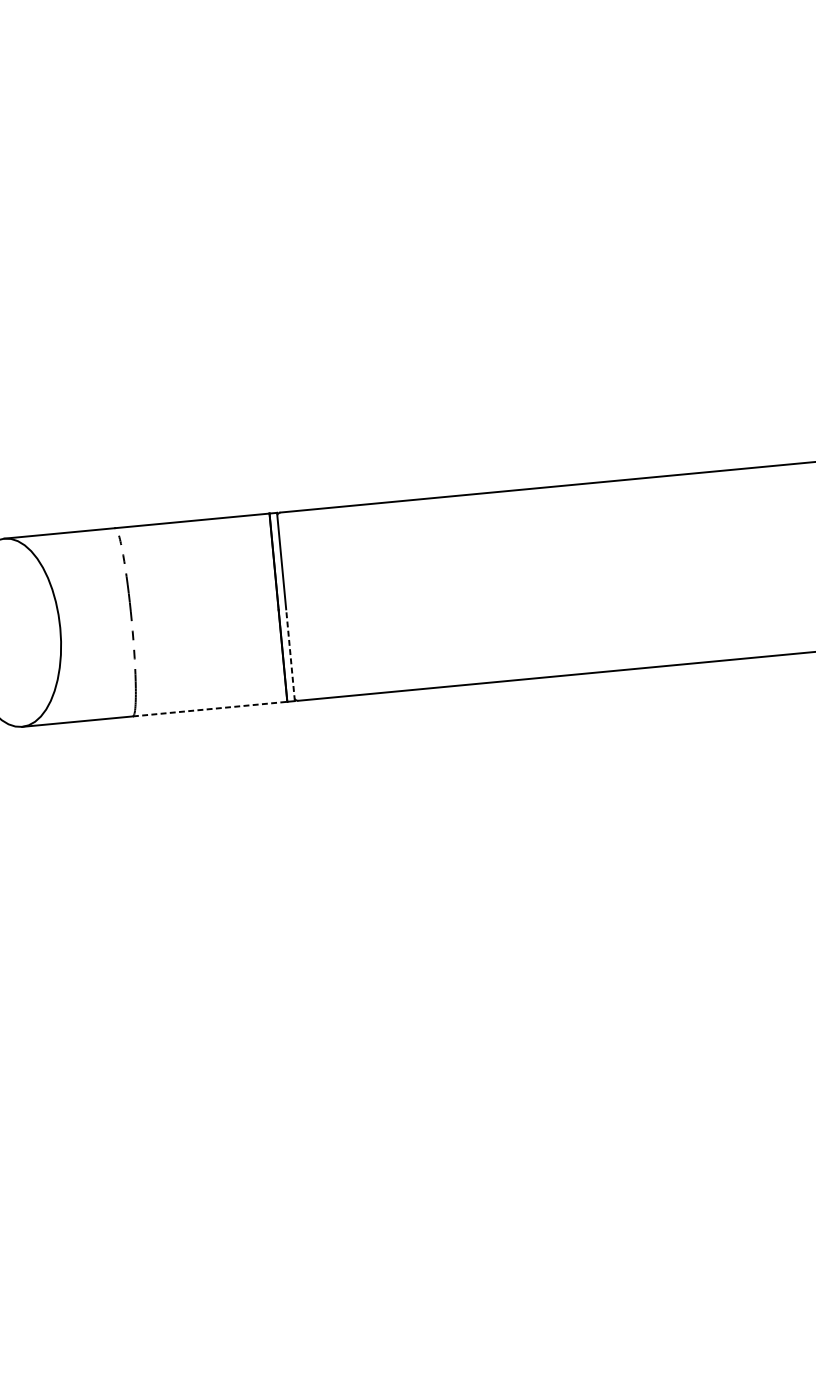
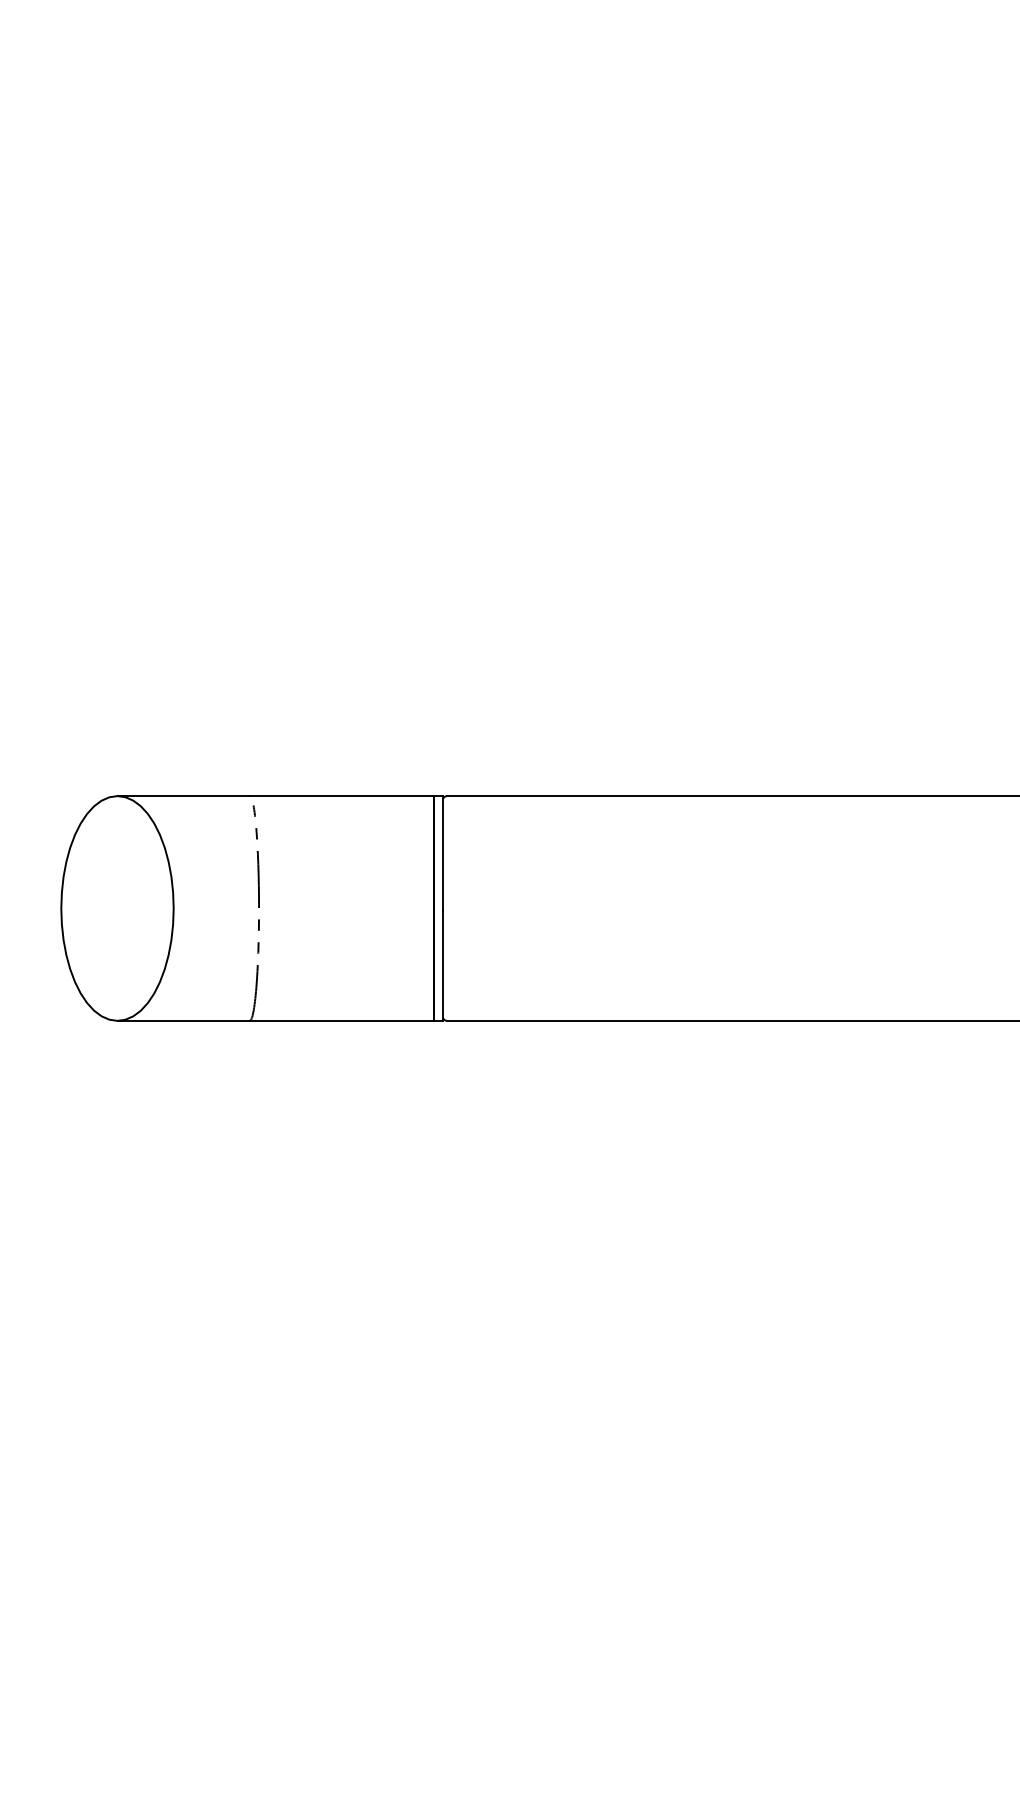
line: (290, 655) -> (443, 966), dashed -> solid
line: (210, 708) -> (342, 1020), dashed -> solid

